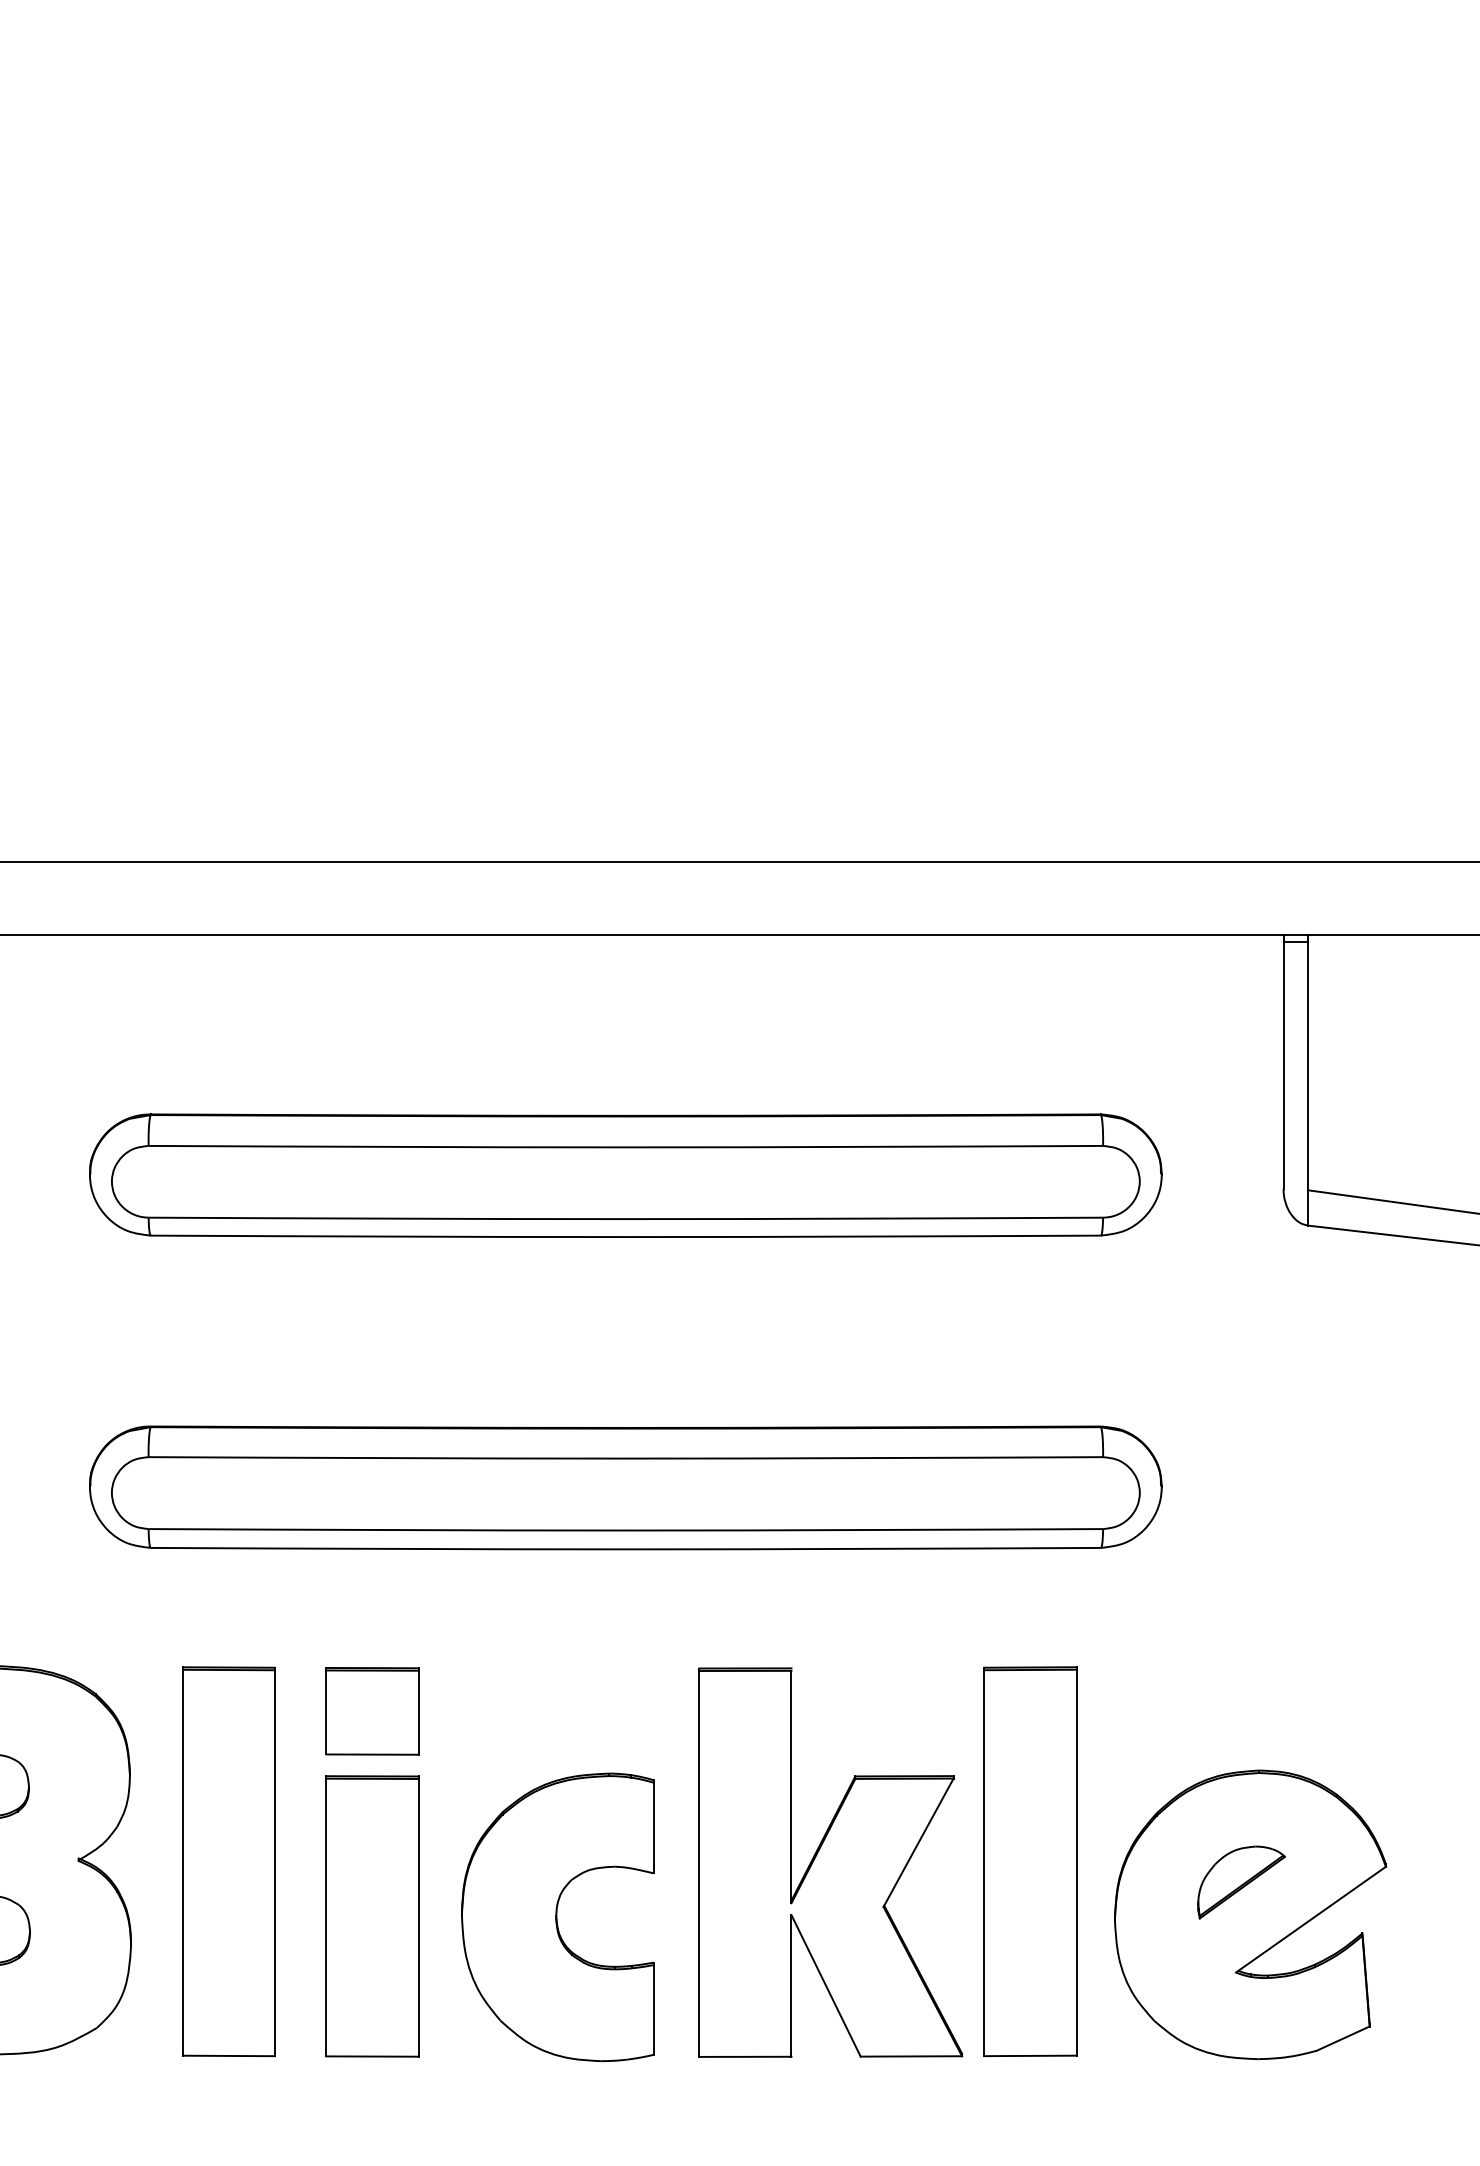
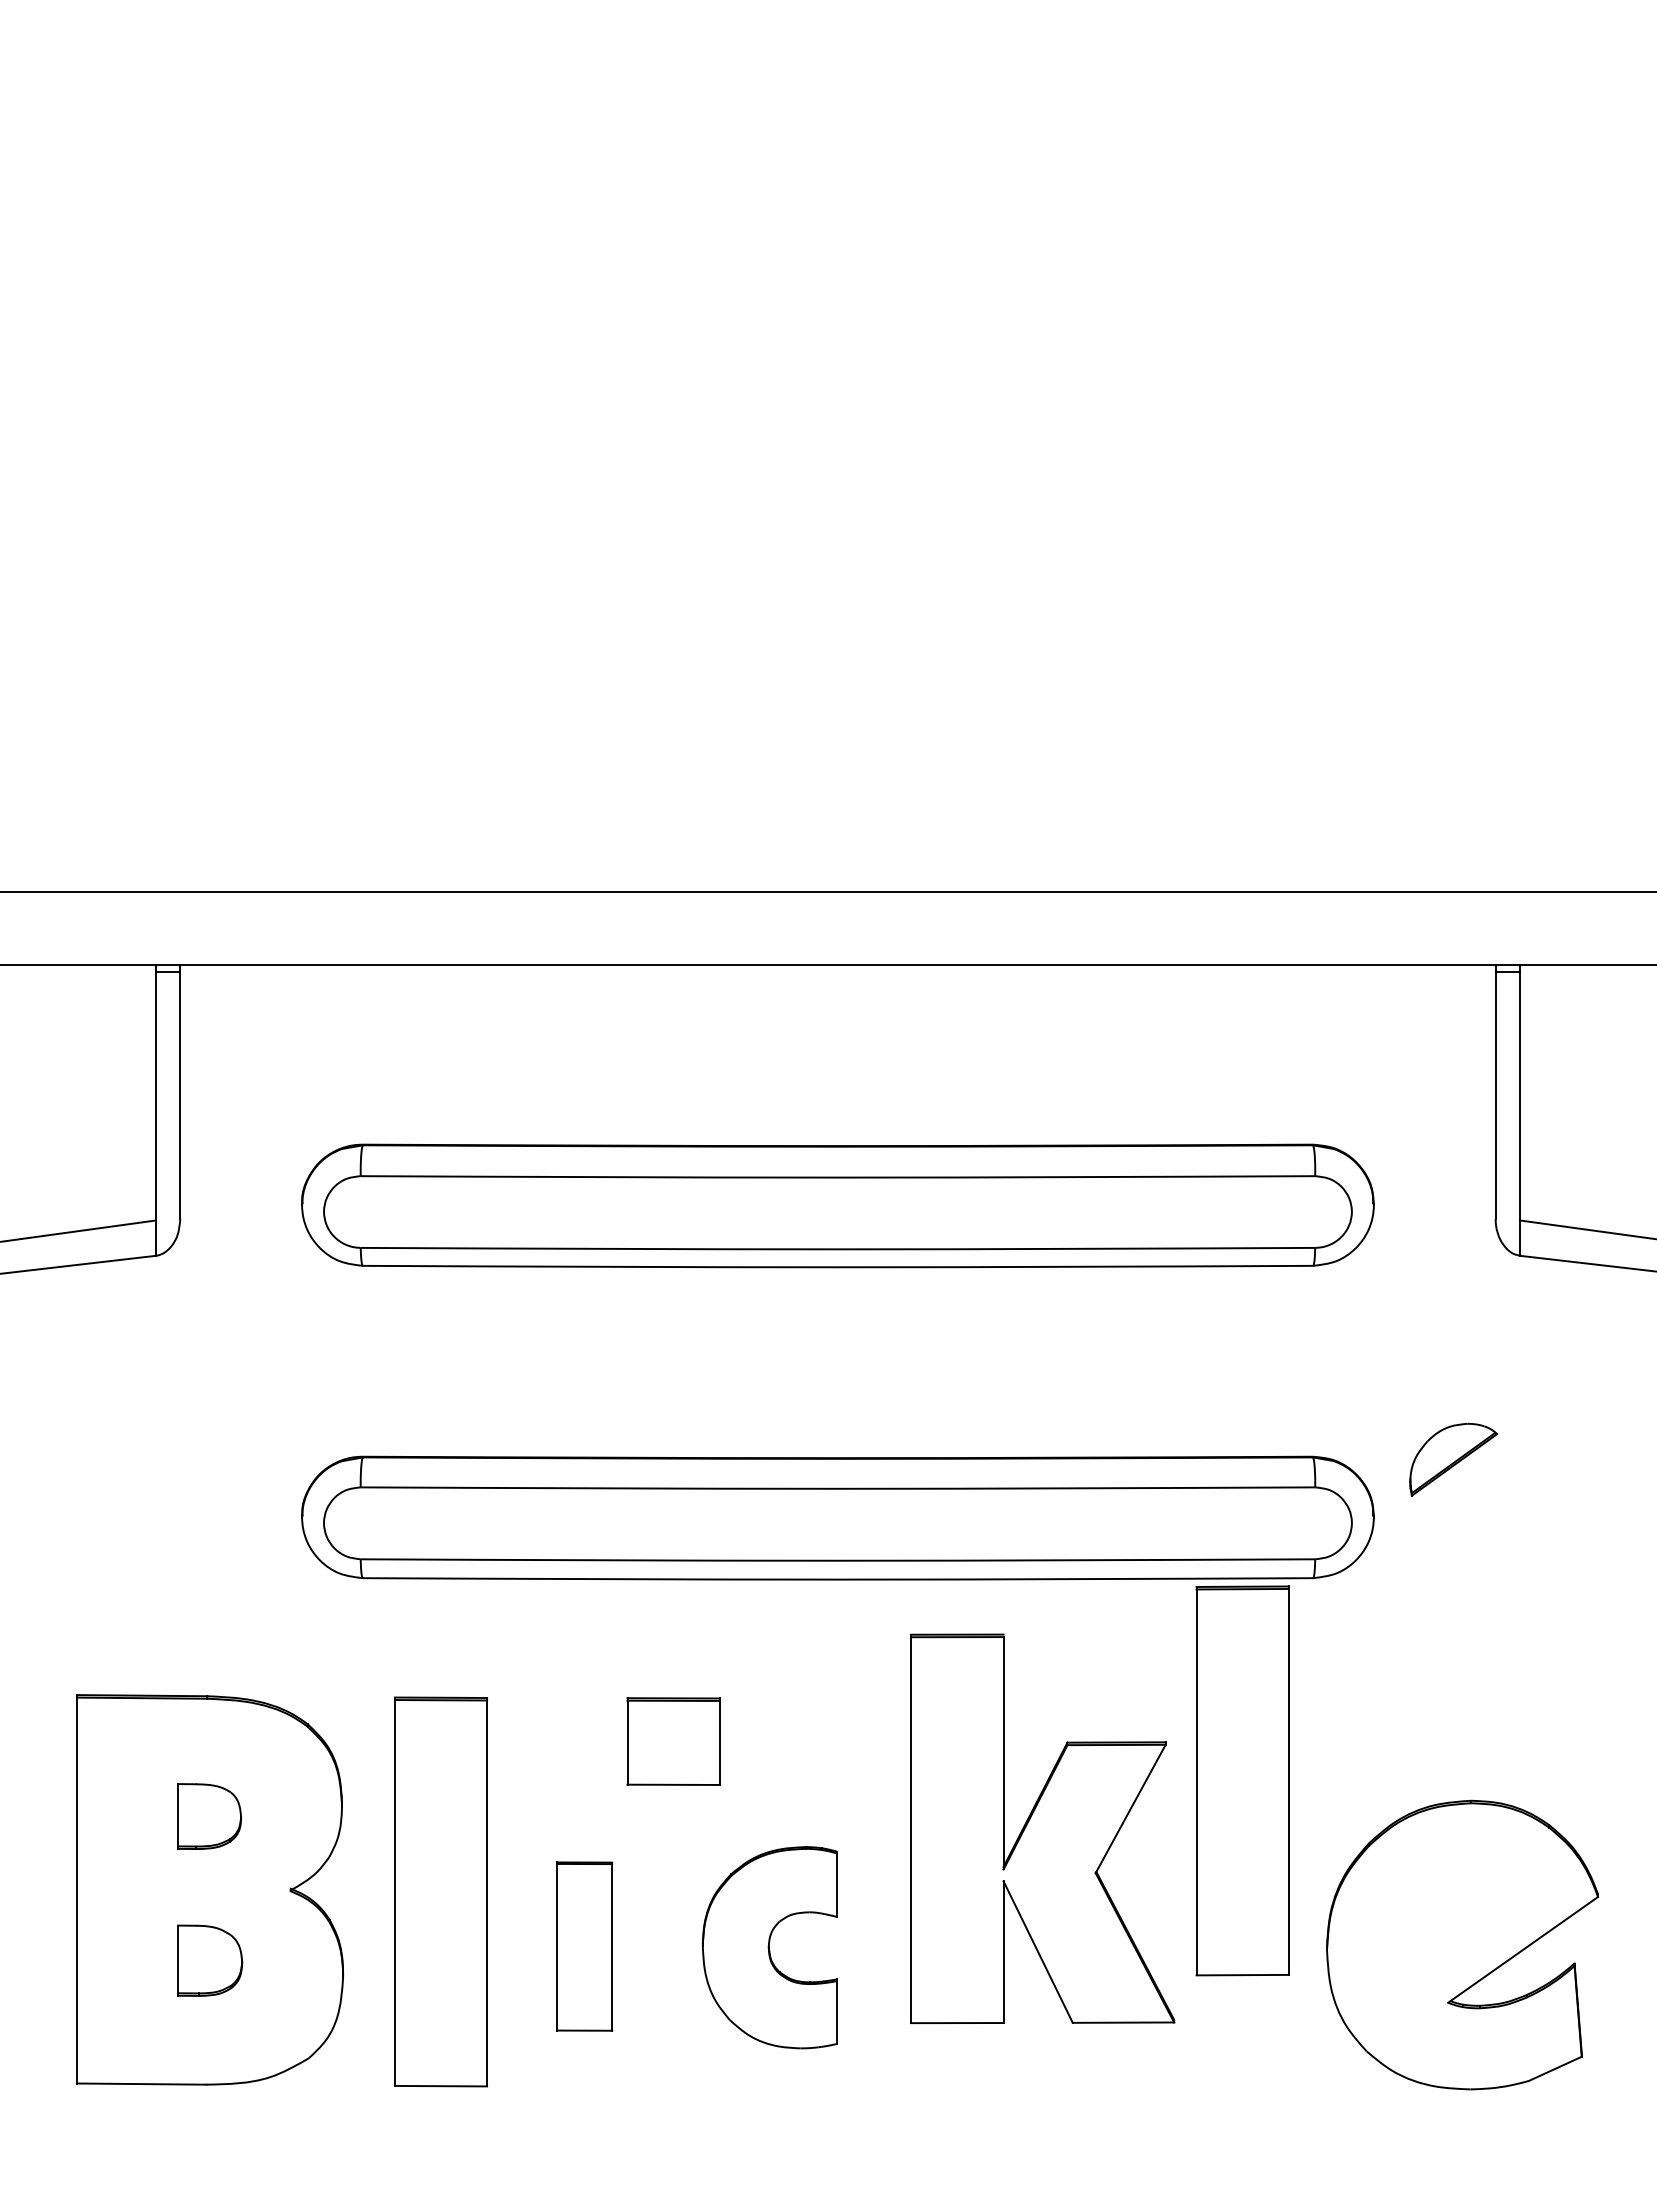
part: (372, 1711) -> (673, 1741), moved
part: (1030, 1861) -> (1242, 1780), moved
part: (830, 1862) -> (1042, 1828), moved
part: (1241, 1882) -> (1453, 1459), moved
part: (372, 1916) -> (584, 1946), size x0.6
part: (557, 1917) -> (769, 1947), size x0.7

